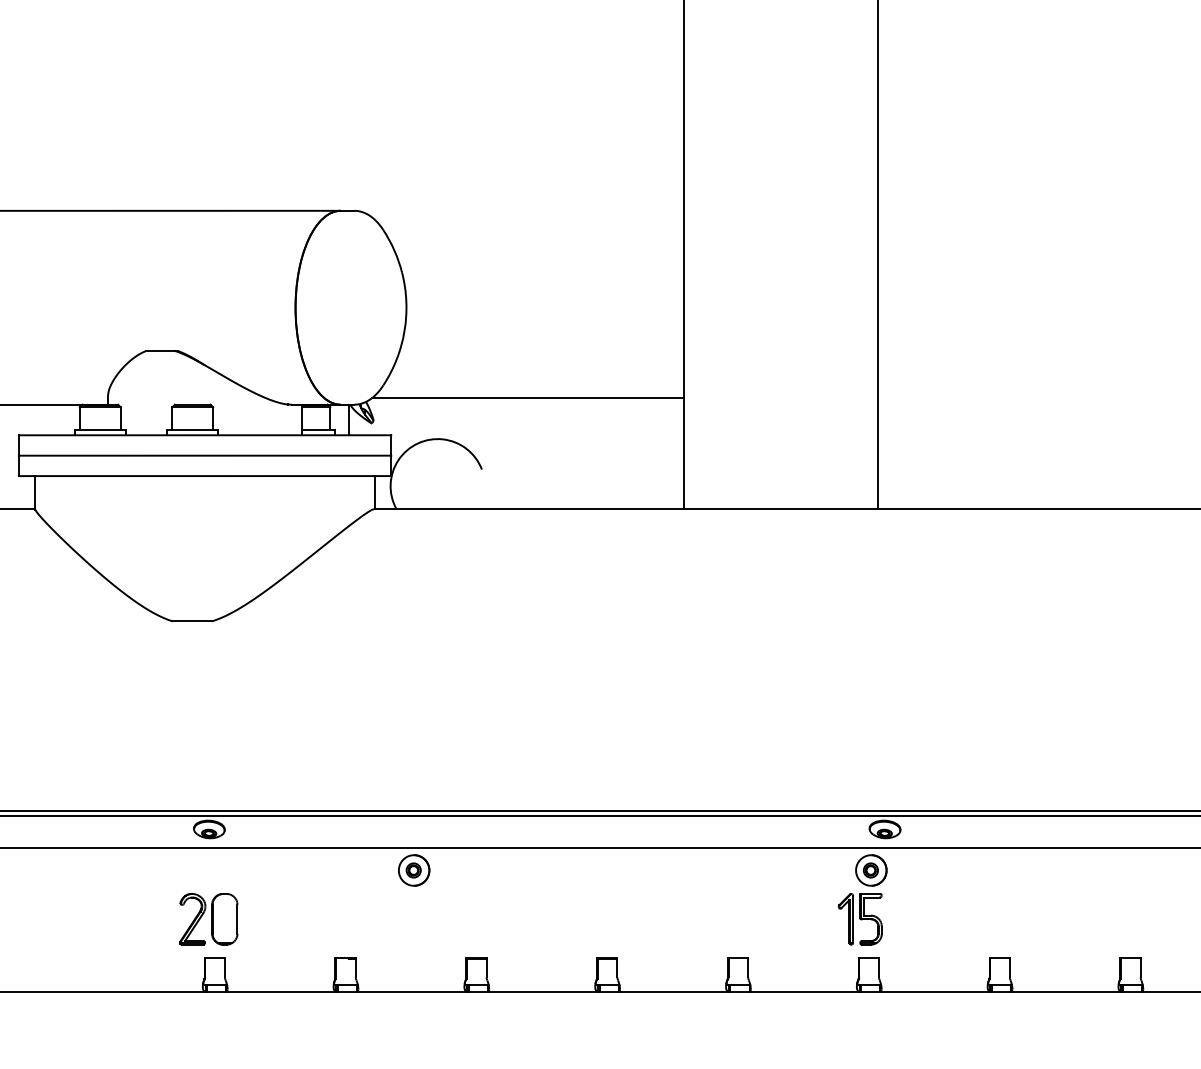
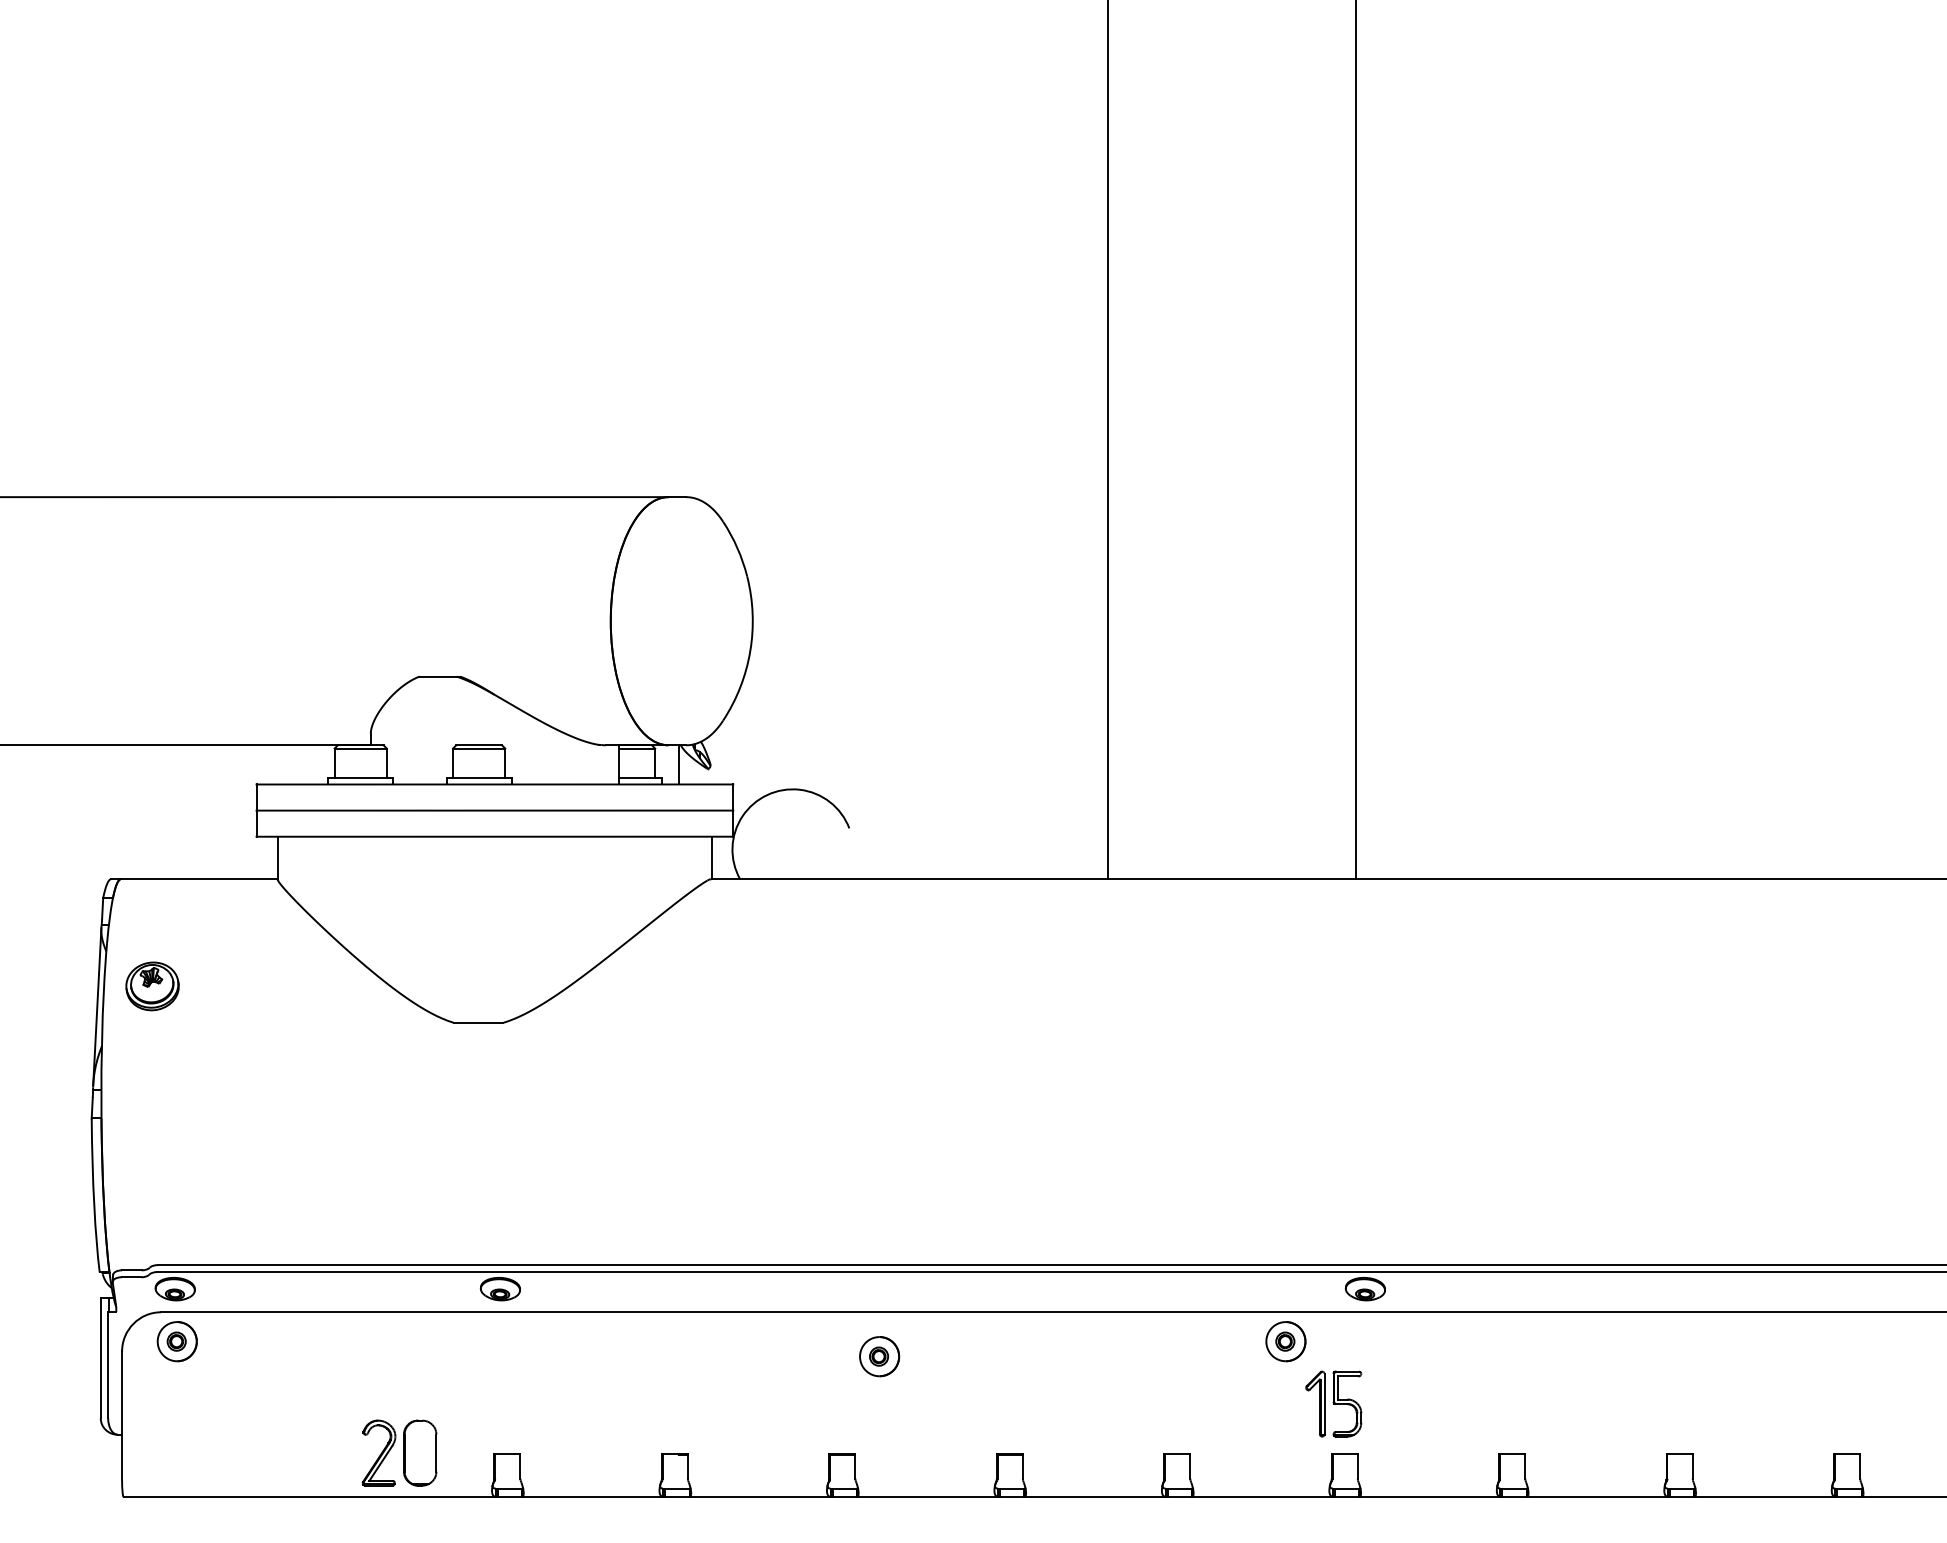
line: (528, 398) -> (908, 737), removed
part: (414, 870) -> (879, 1356), moved
part: (871, 870) -> (1285, 1341), moved
part: (208, 918) -> (399, 1452), moved

